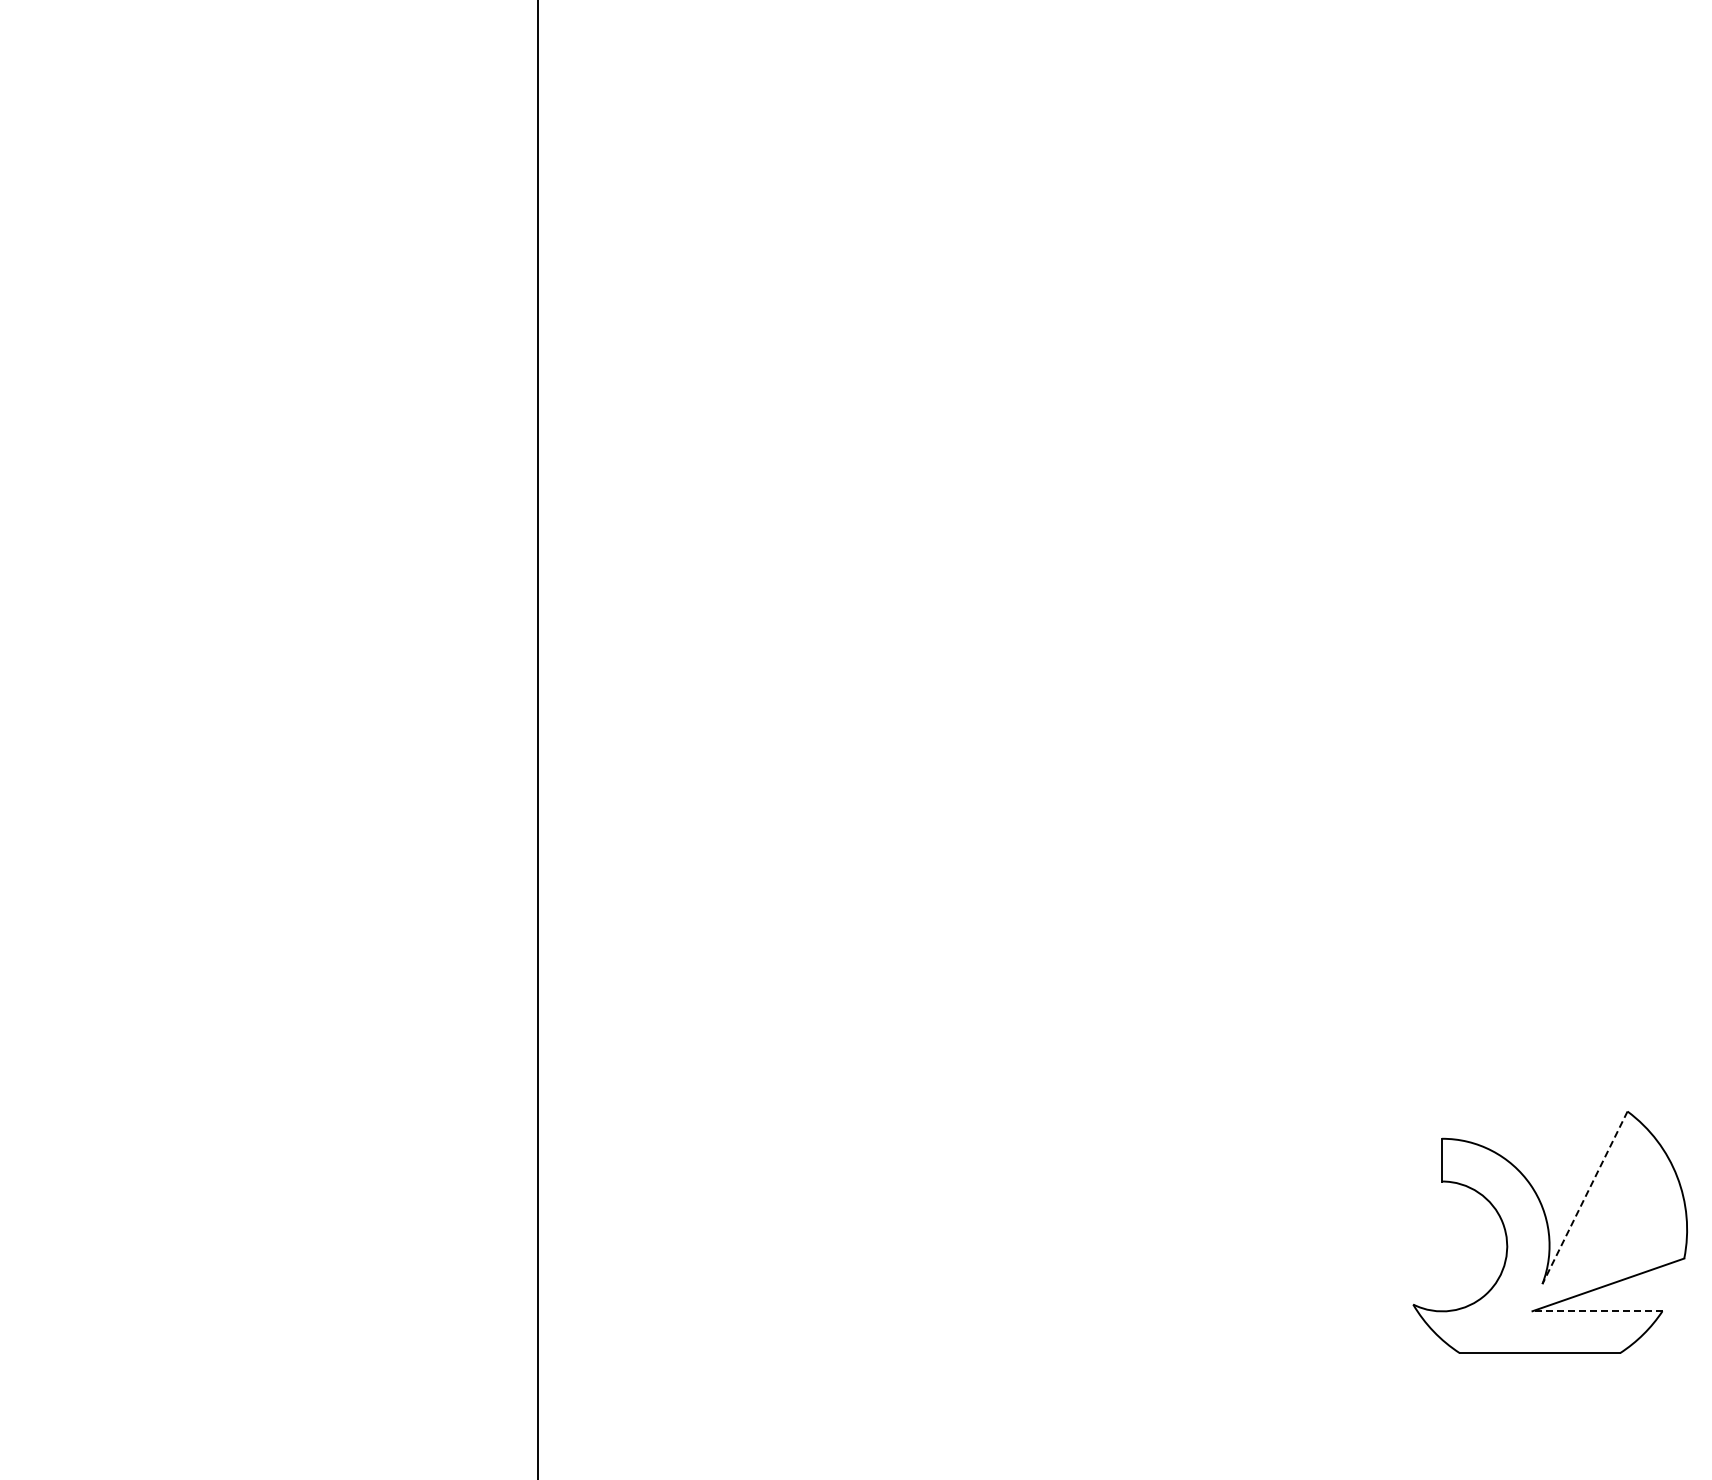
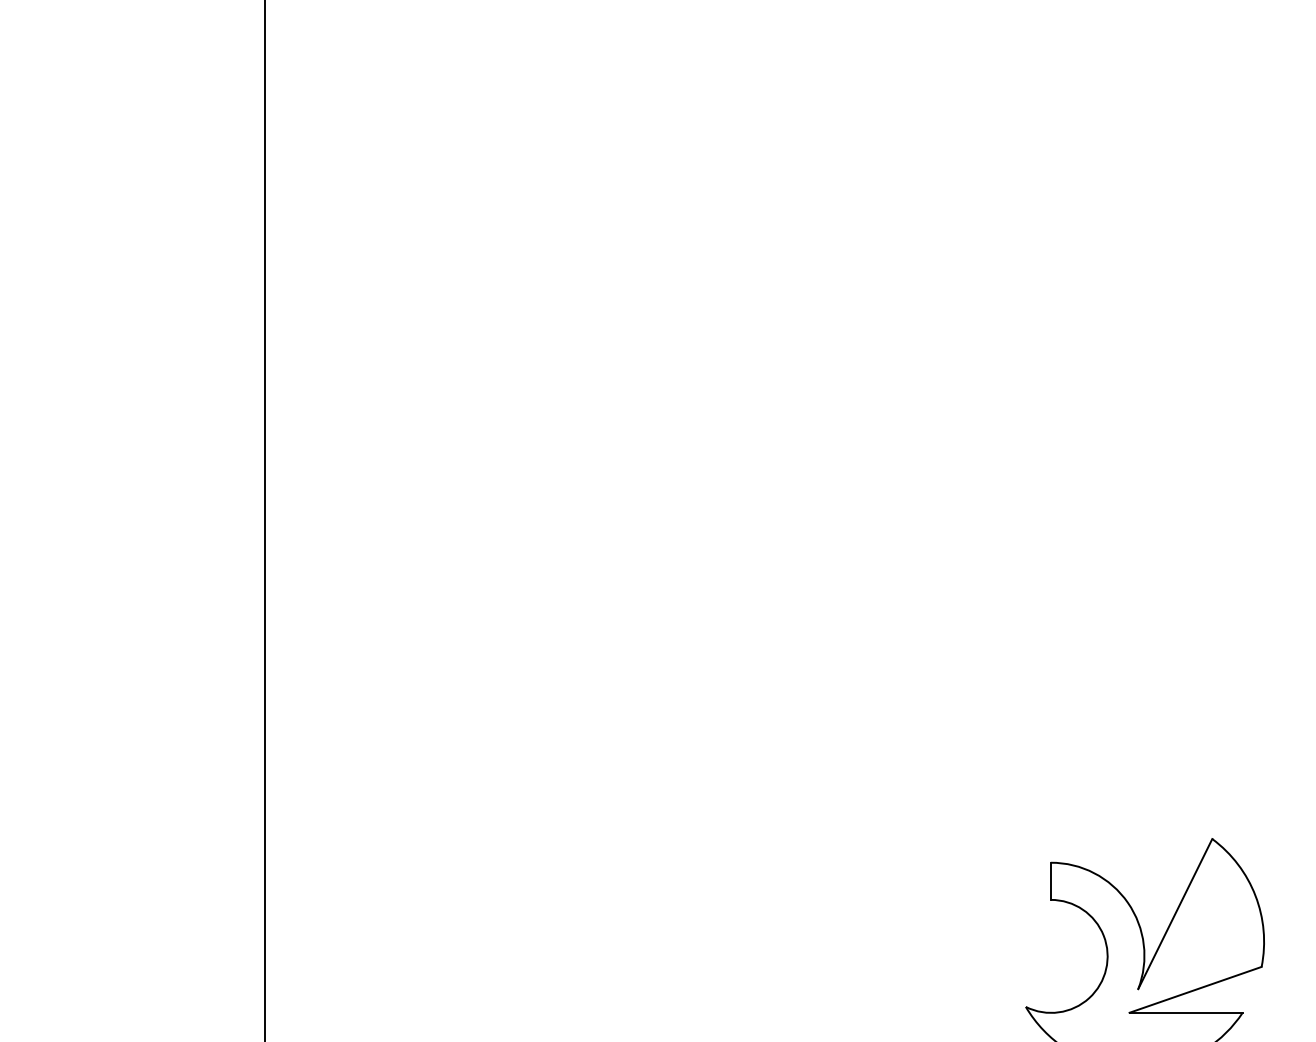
line: (1584, 1198) -> (1174, 914), dashed -> solid
line: (1597, 1311) -> (1186, 1012), dashed -> solid

